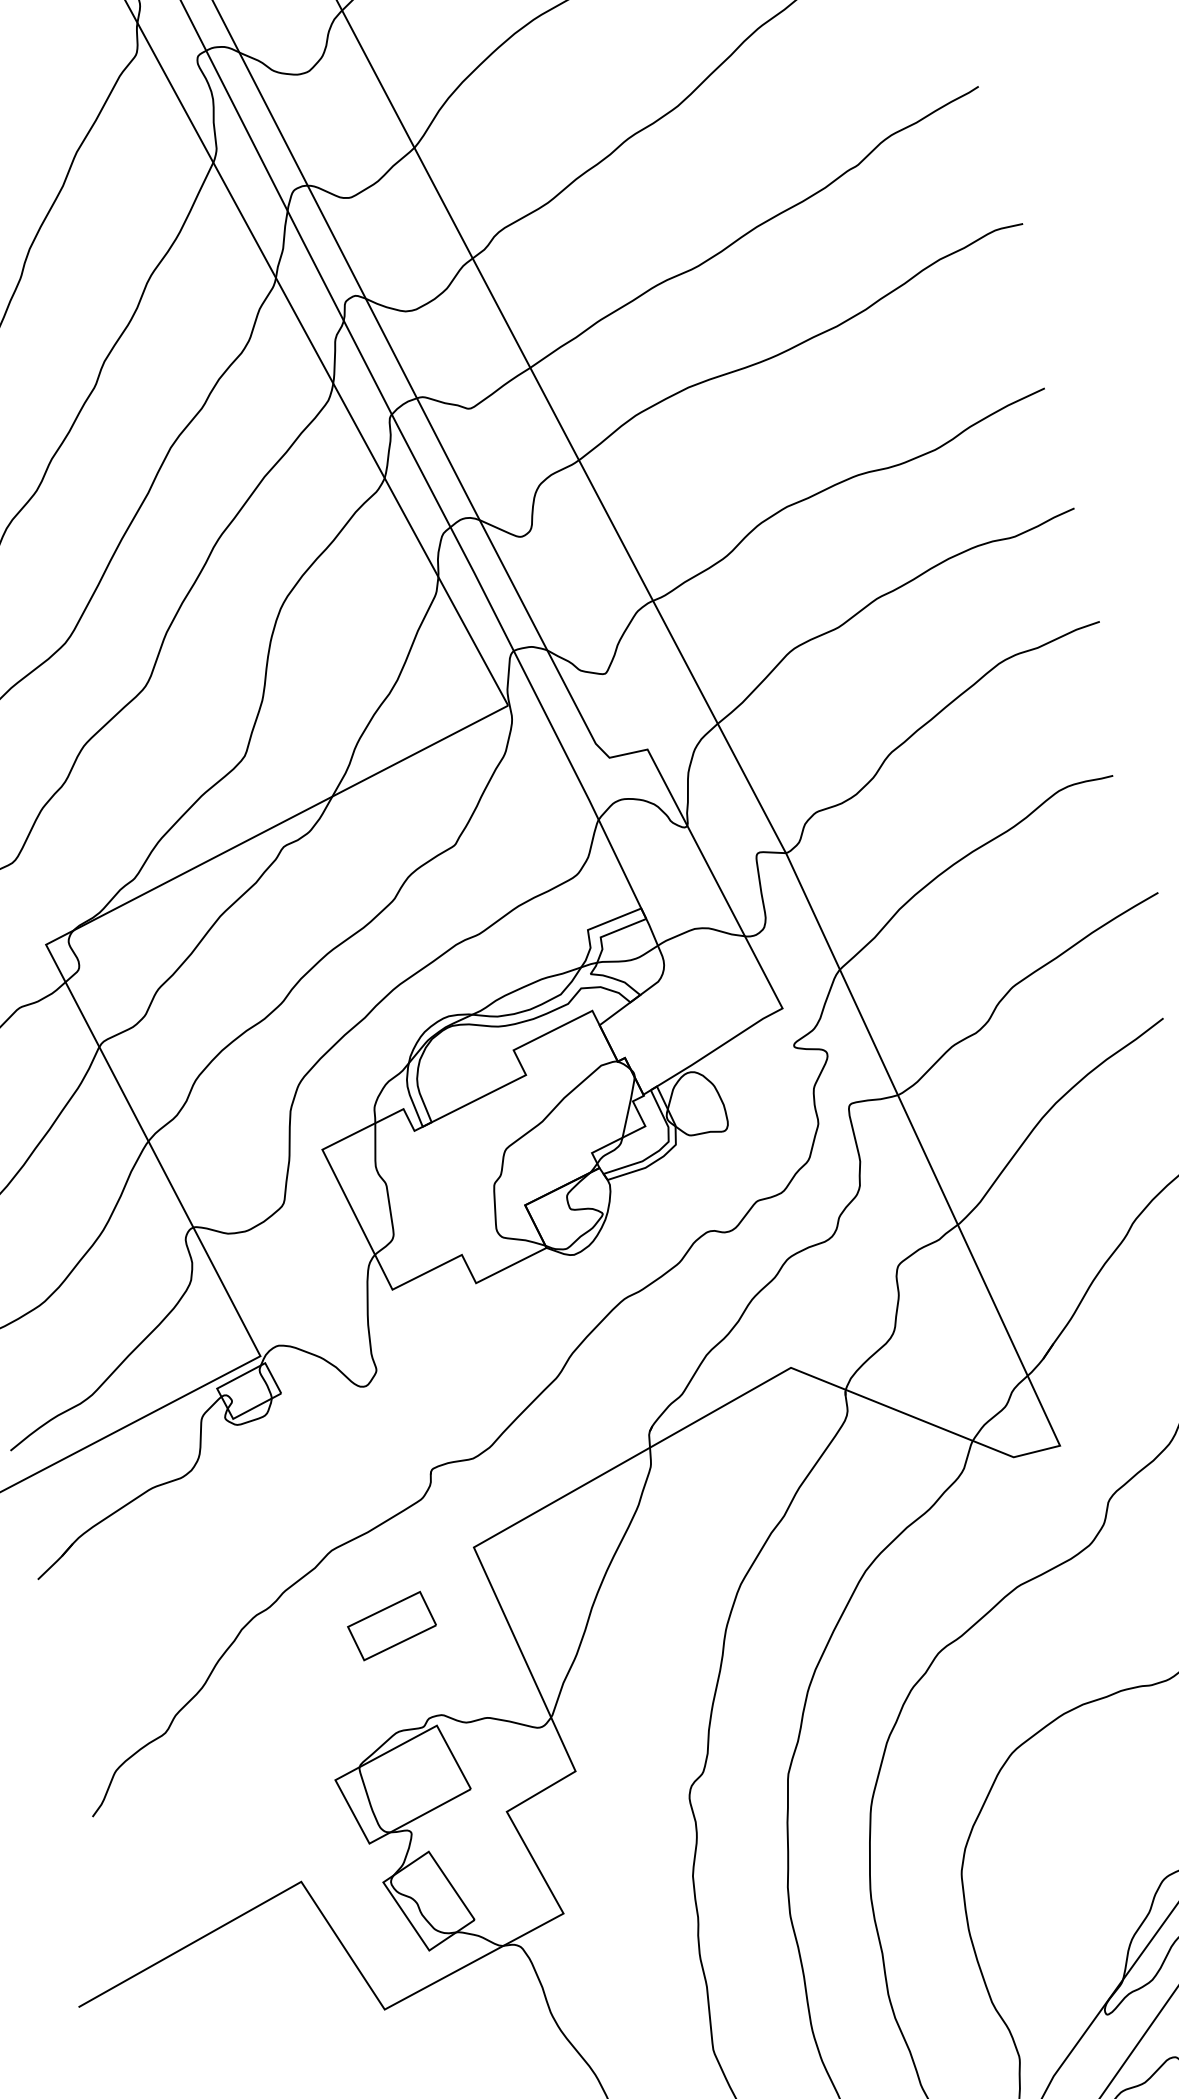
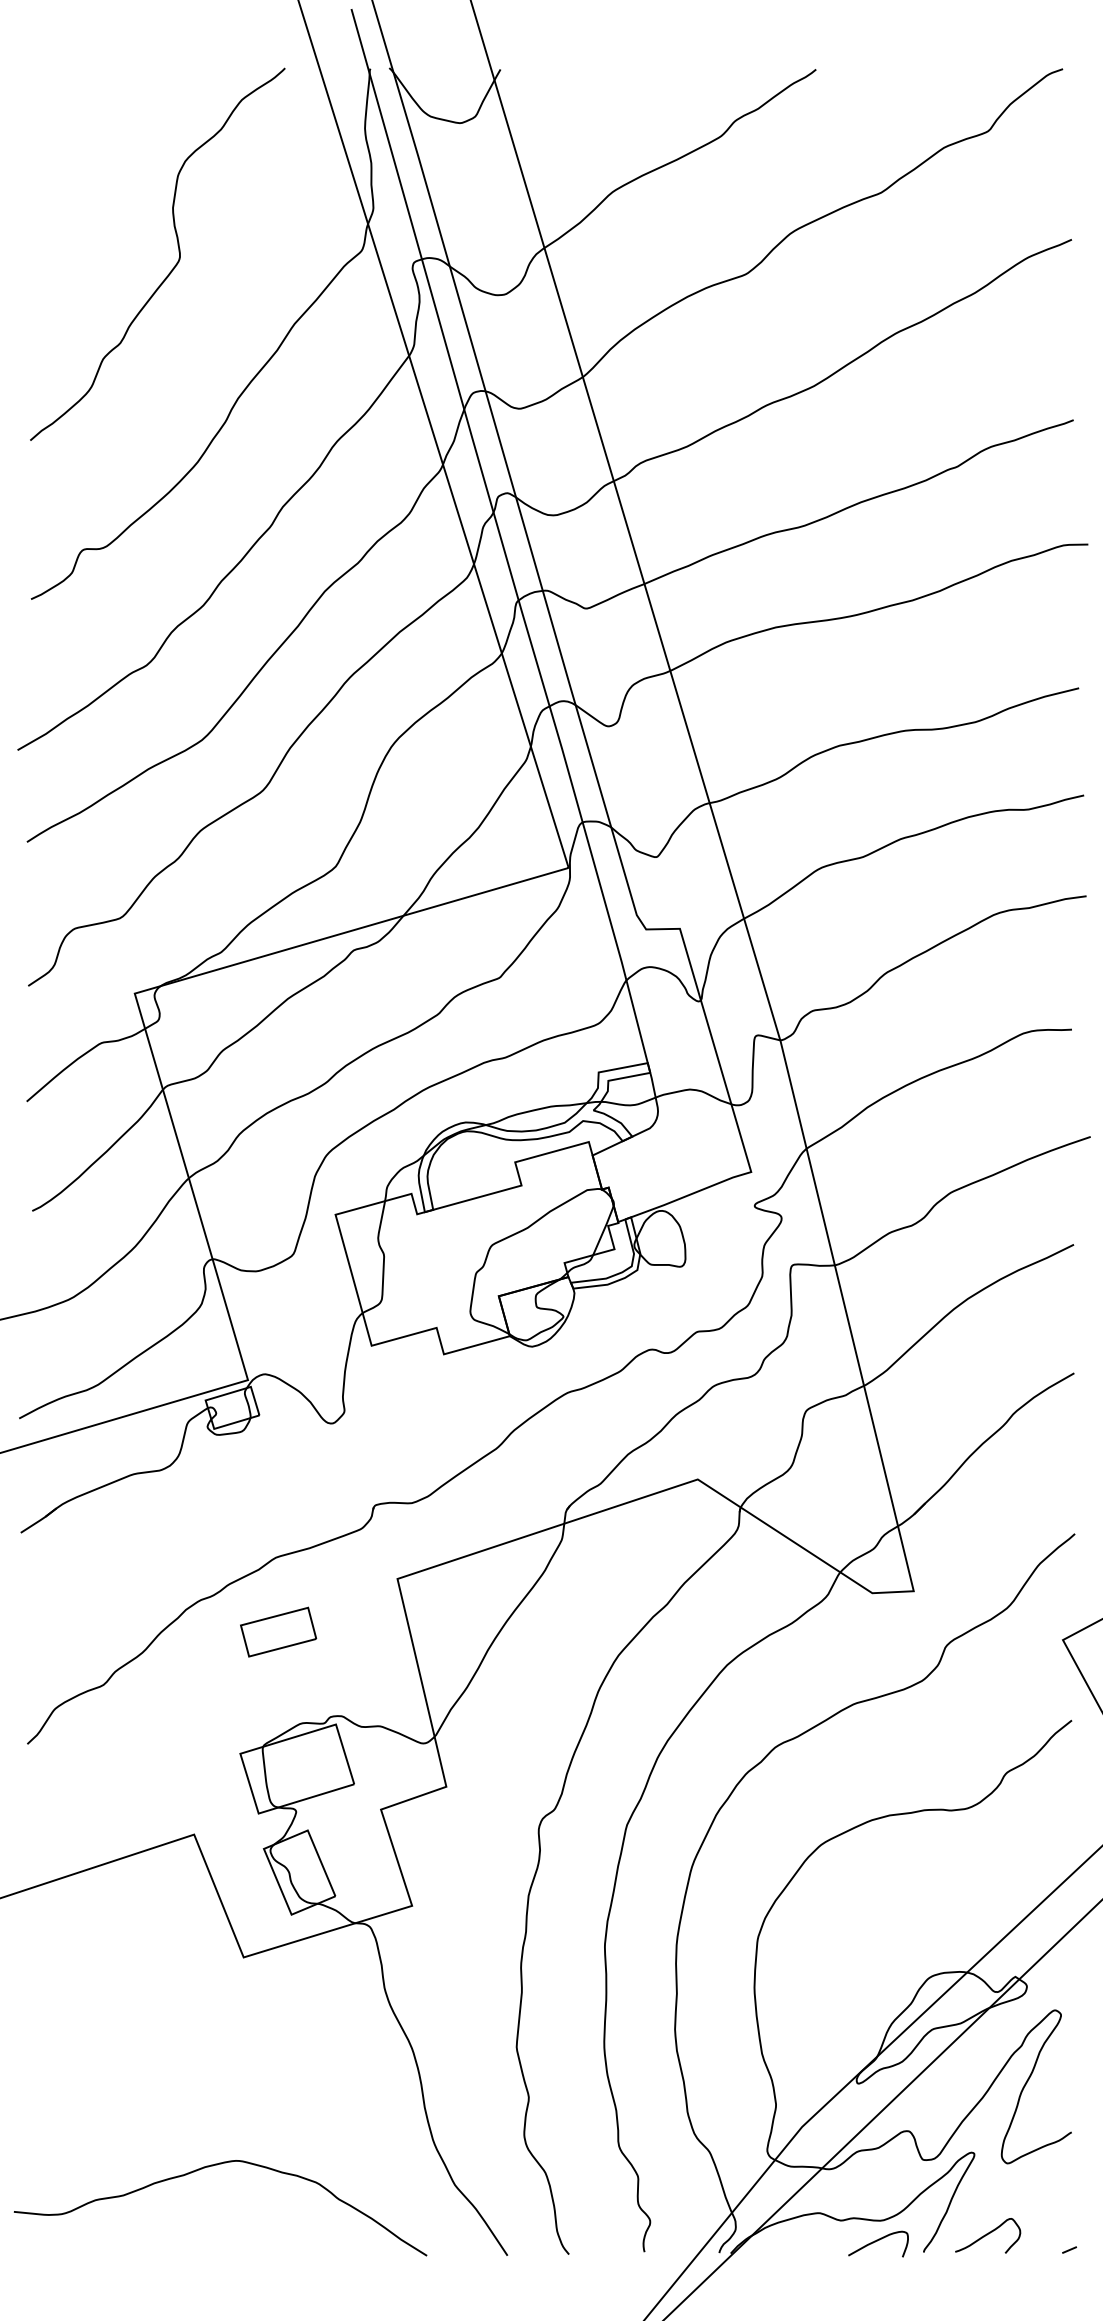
part: (391, 1625) -> (278, 1631), moved

